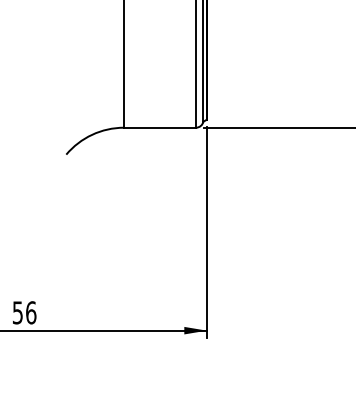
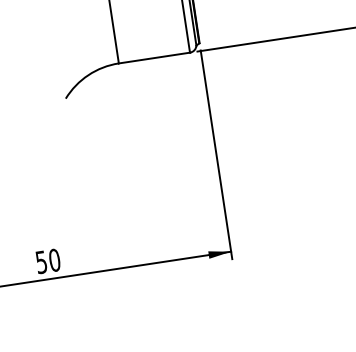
text: (31, 312) -> (54, 259), 56 -> 50

